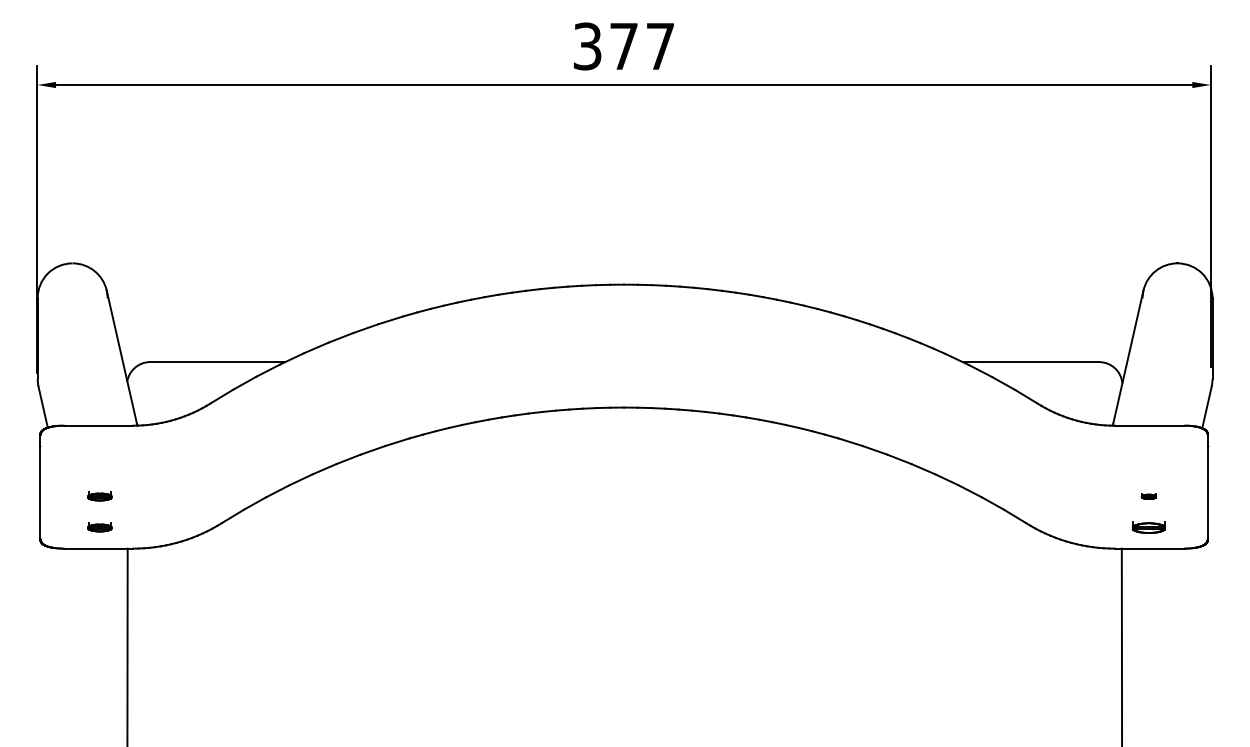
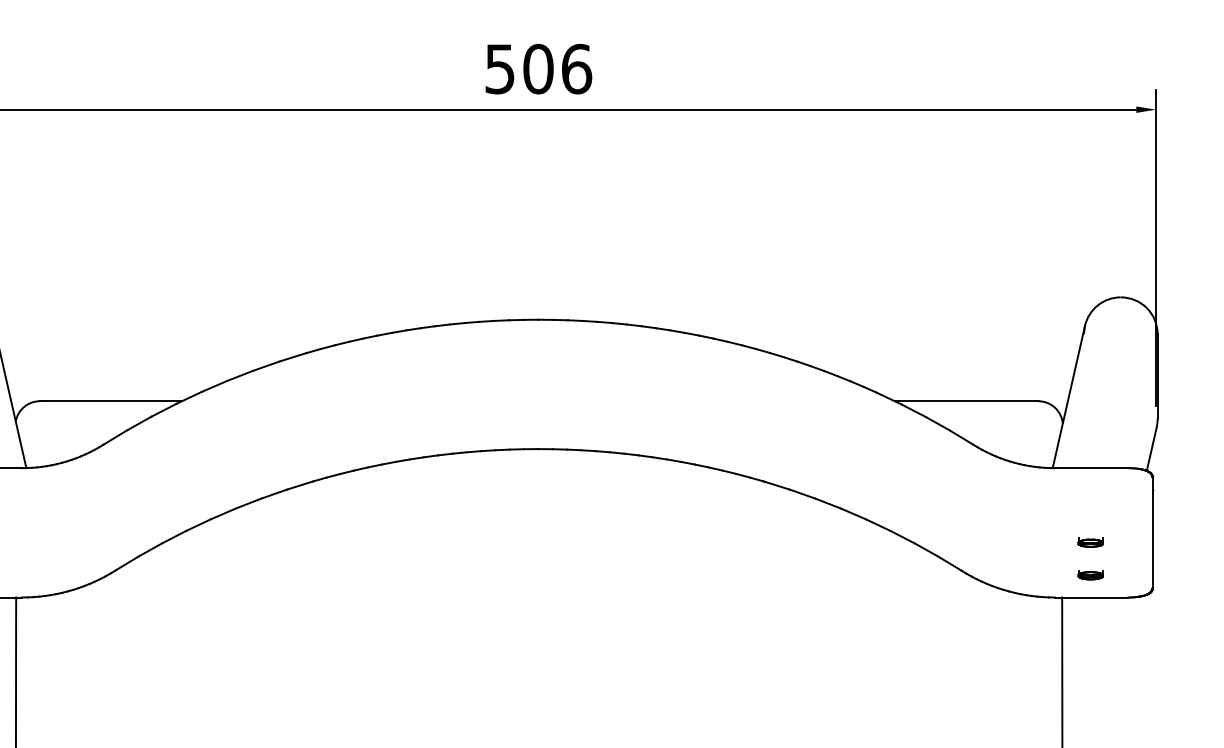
text: (624, 46) -> (538, 69), 377 -> 506
part: (1148, 496) -> (1090, 542), size x1.67
part: (1148, 527) -> (1090, 575), size x0.71

